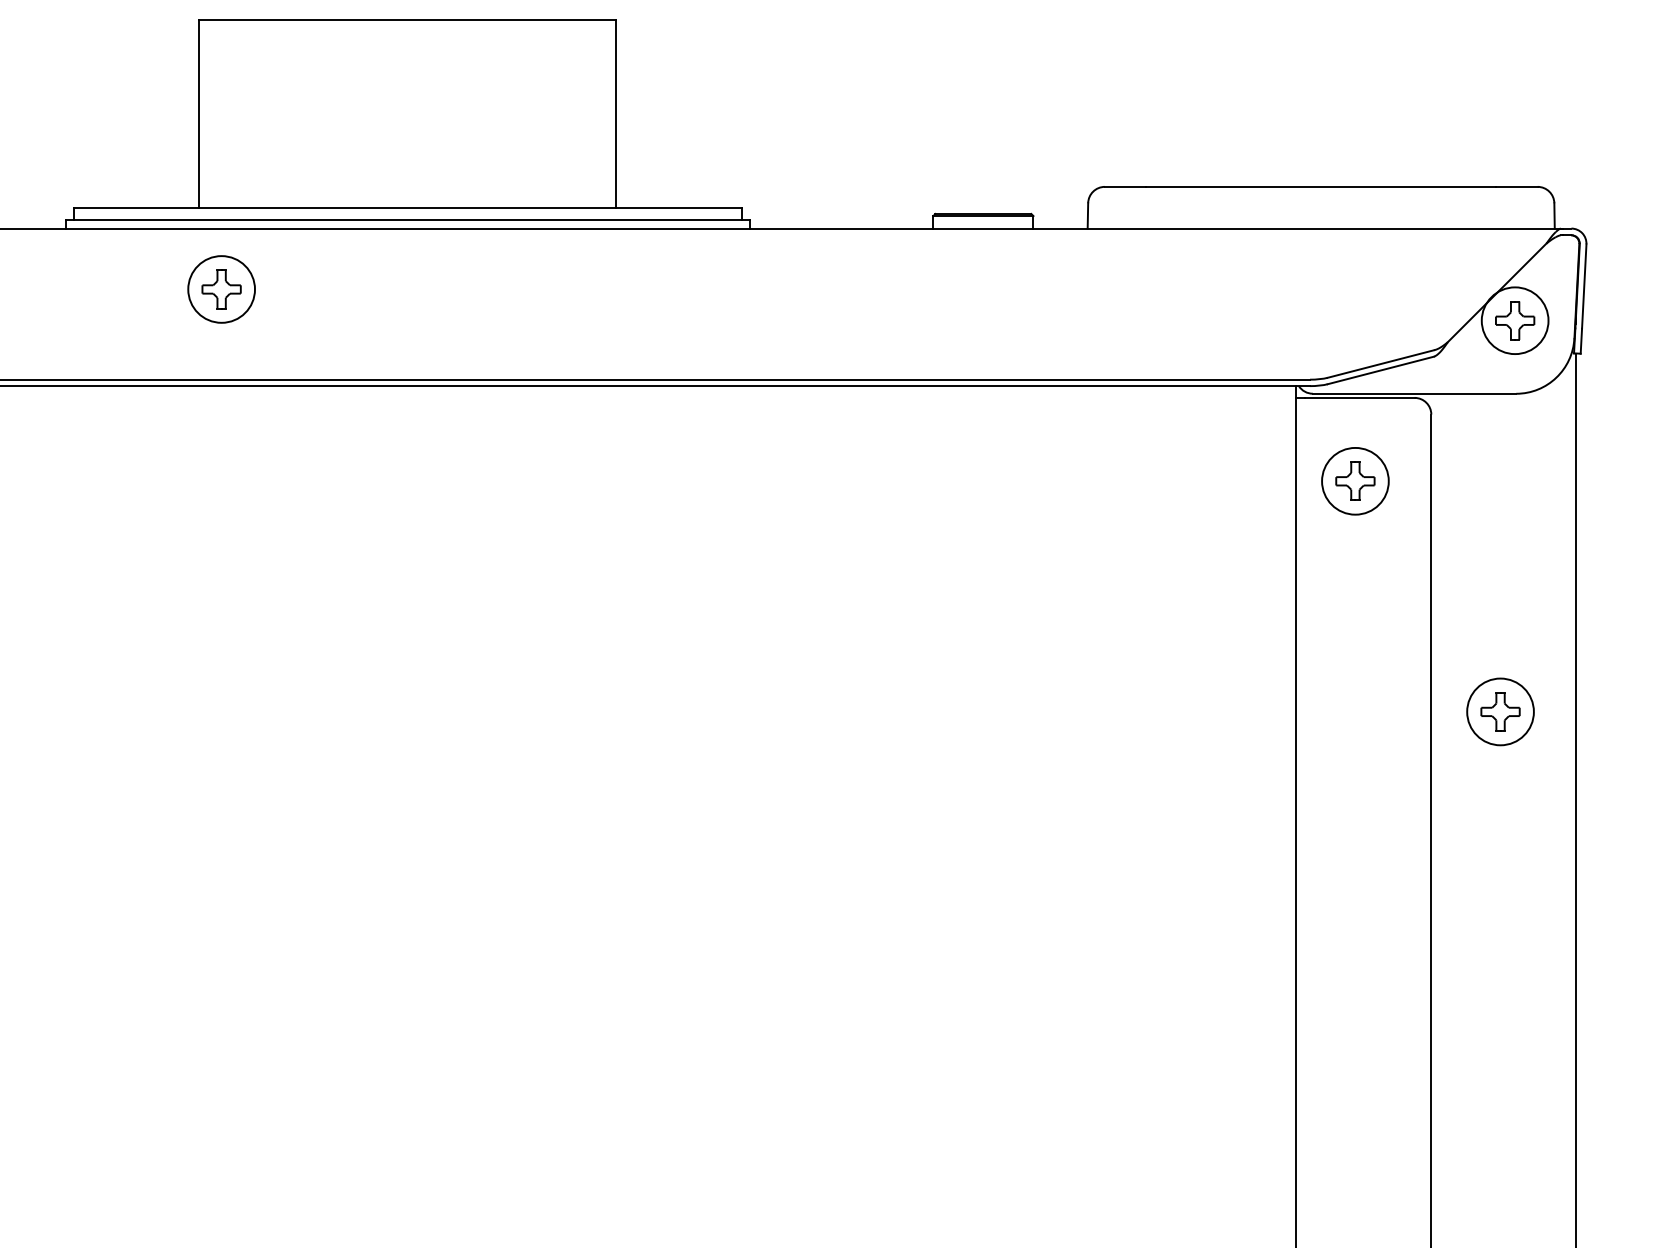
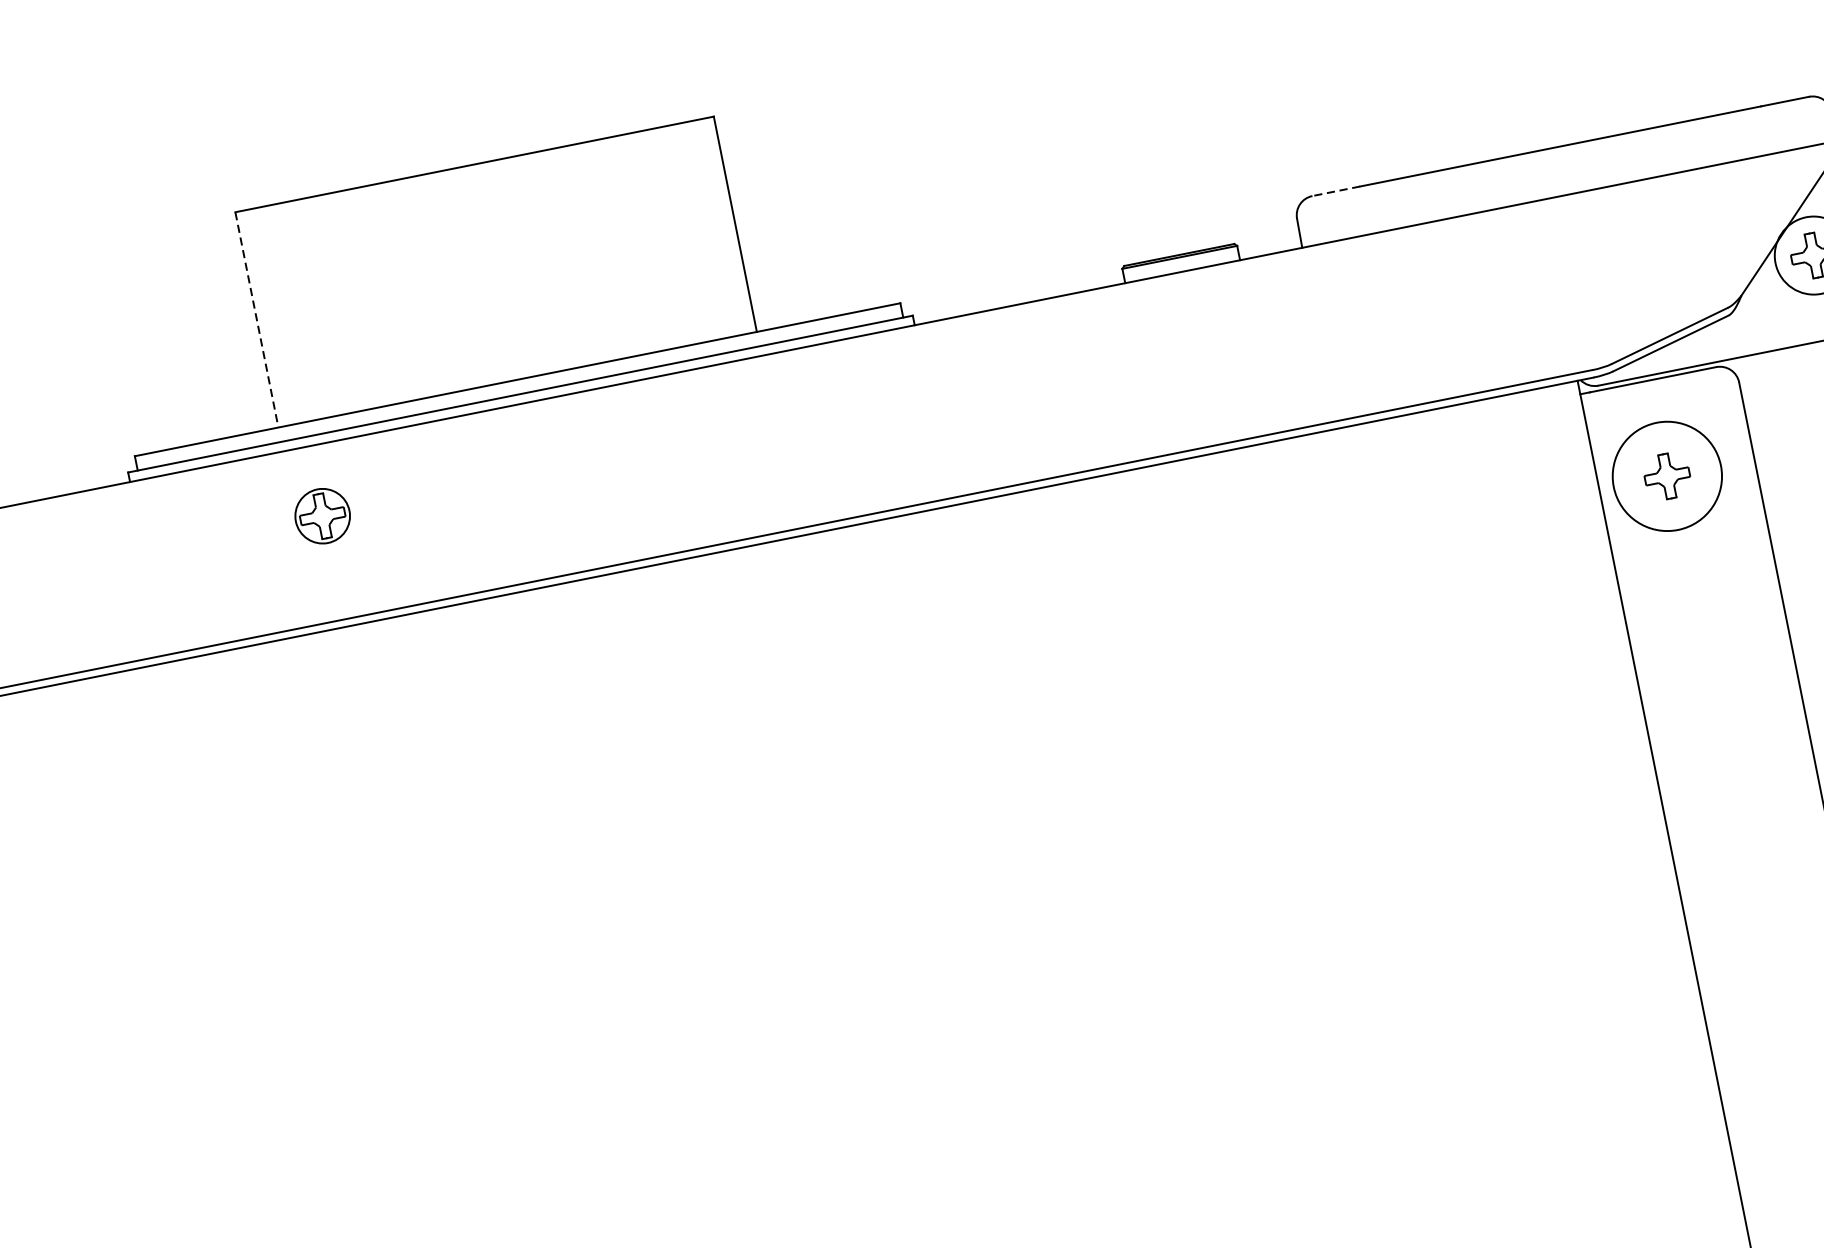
line: (199, 113) -> (256, 319), solid -> dashed
line: (1125, 186) -> (1336, 190), solid -> dashed
circle: (221, 289) -> (322, 516), size x0.7
circle: (1355, 480) -> (1667, 475), size x1.4

